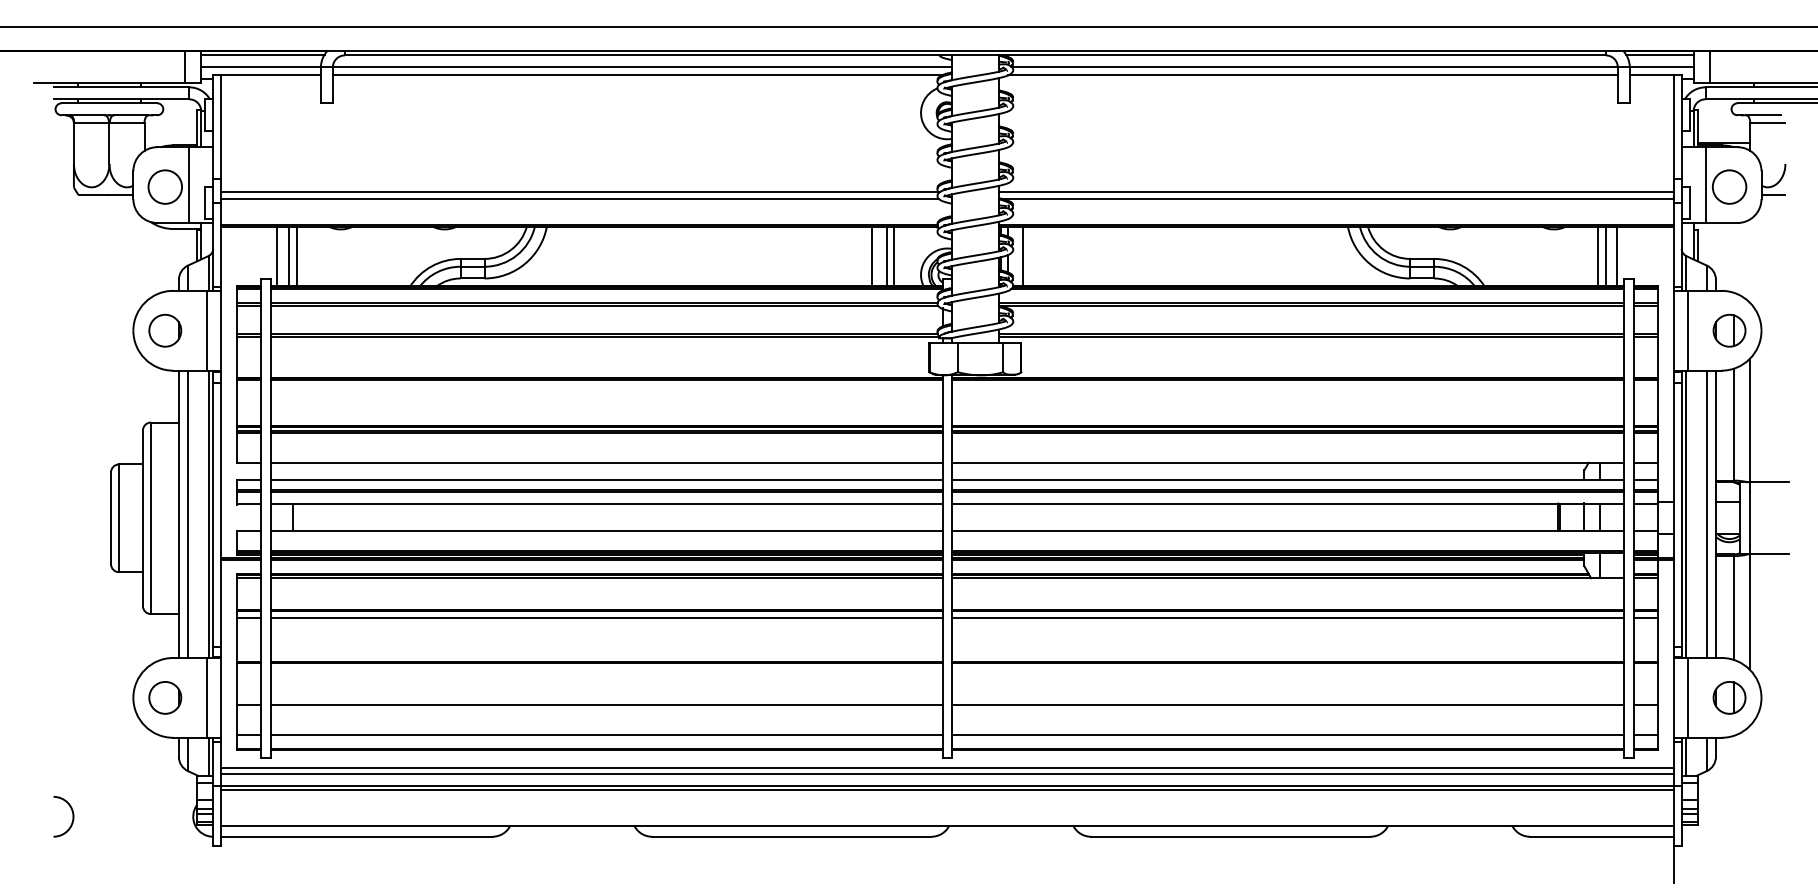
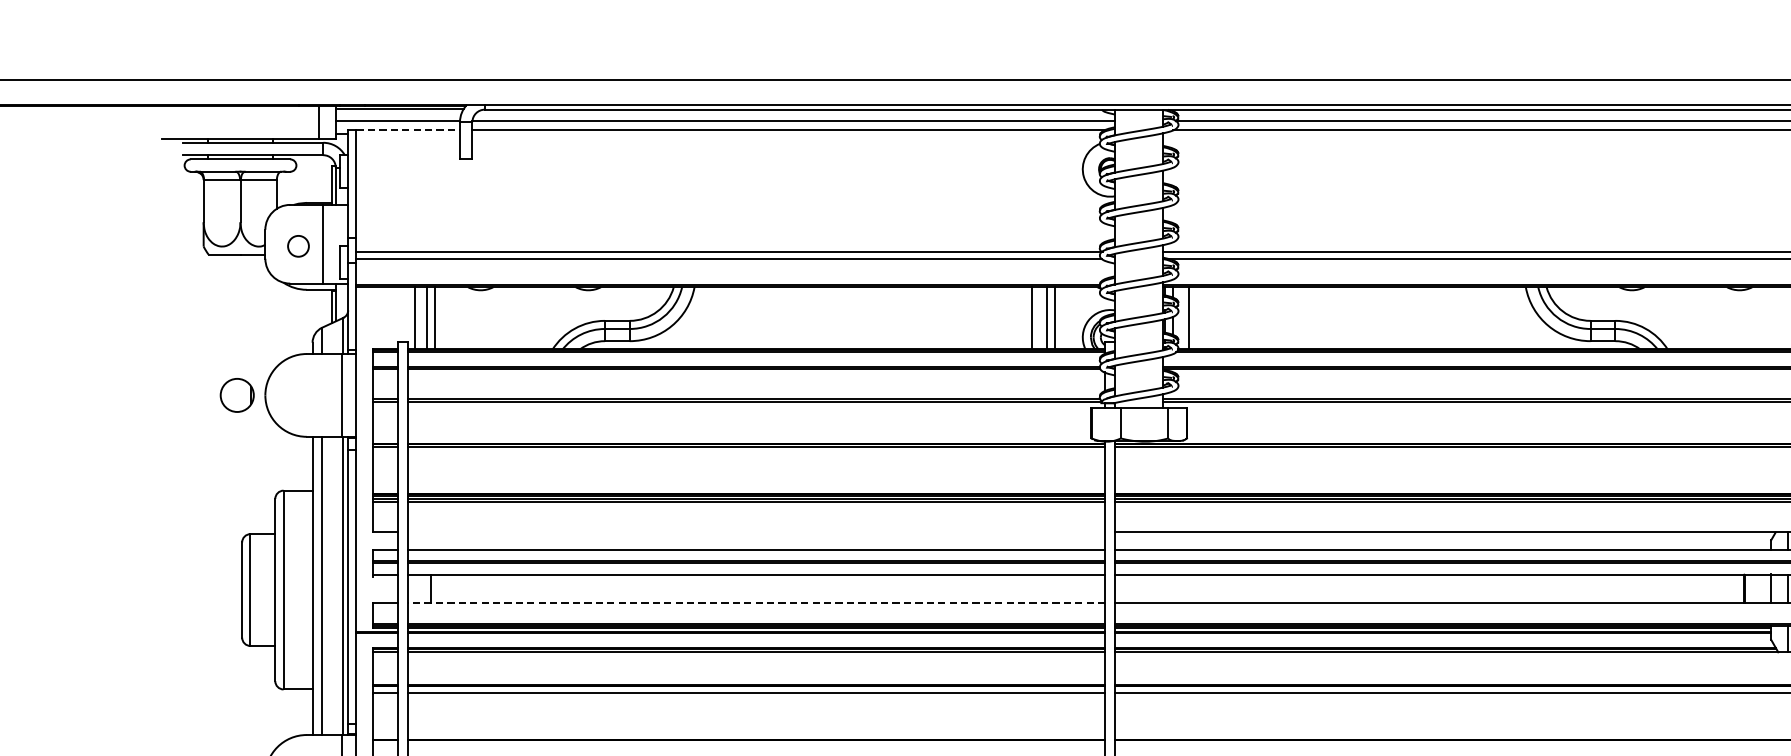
line: (271, 75) -> (408, 130), solid -> dashed
circle: (165, 186) -> (298, 245), size x0.6
line: (1597, 256) -> (1784, 318), removed
part: (165, 330) -> (237, 395), moved
line: (606, 462) -> (756, 532), removed
line: (606, 531) -> (756, 603), solid -> dashed

